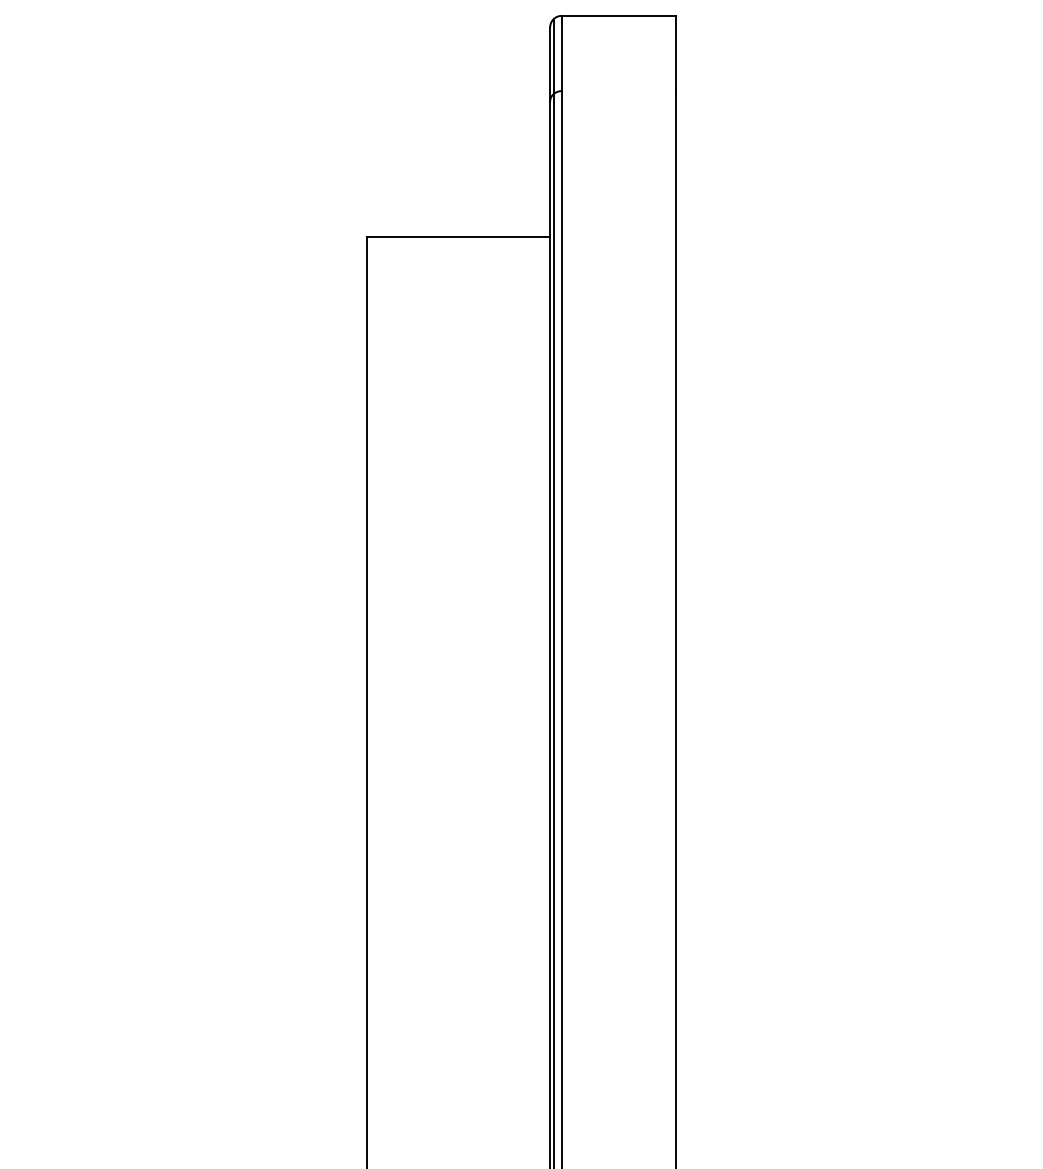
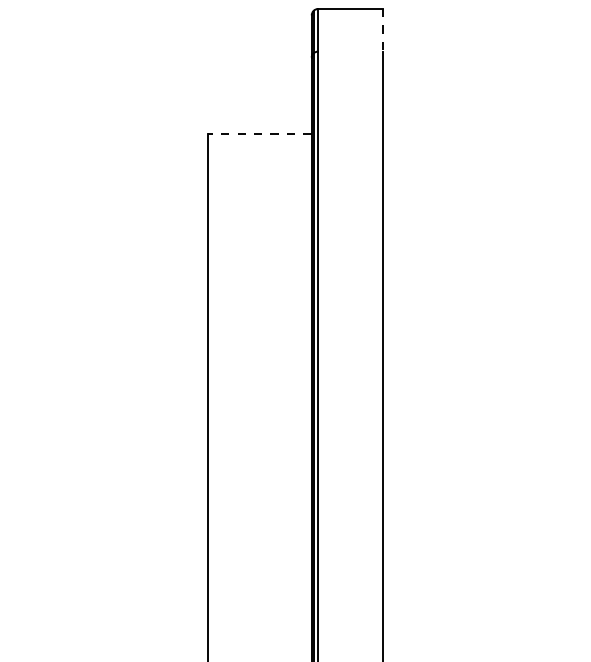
line: (676, 53) -> (383, 30), solid -> dashed
line: (457, 235) -> (259, 133), solid -> dashed

